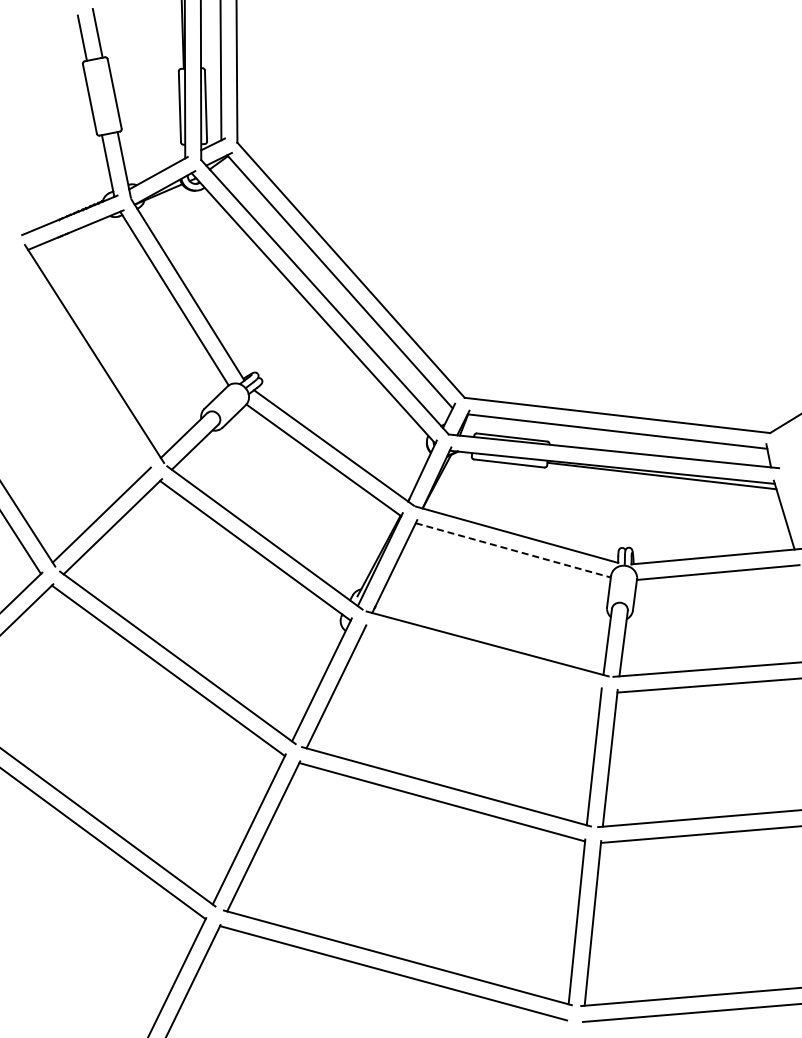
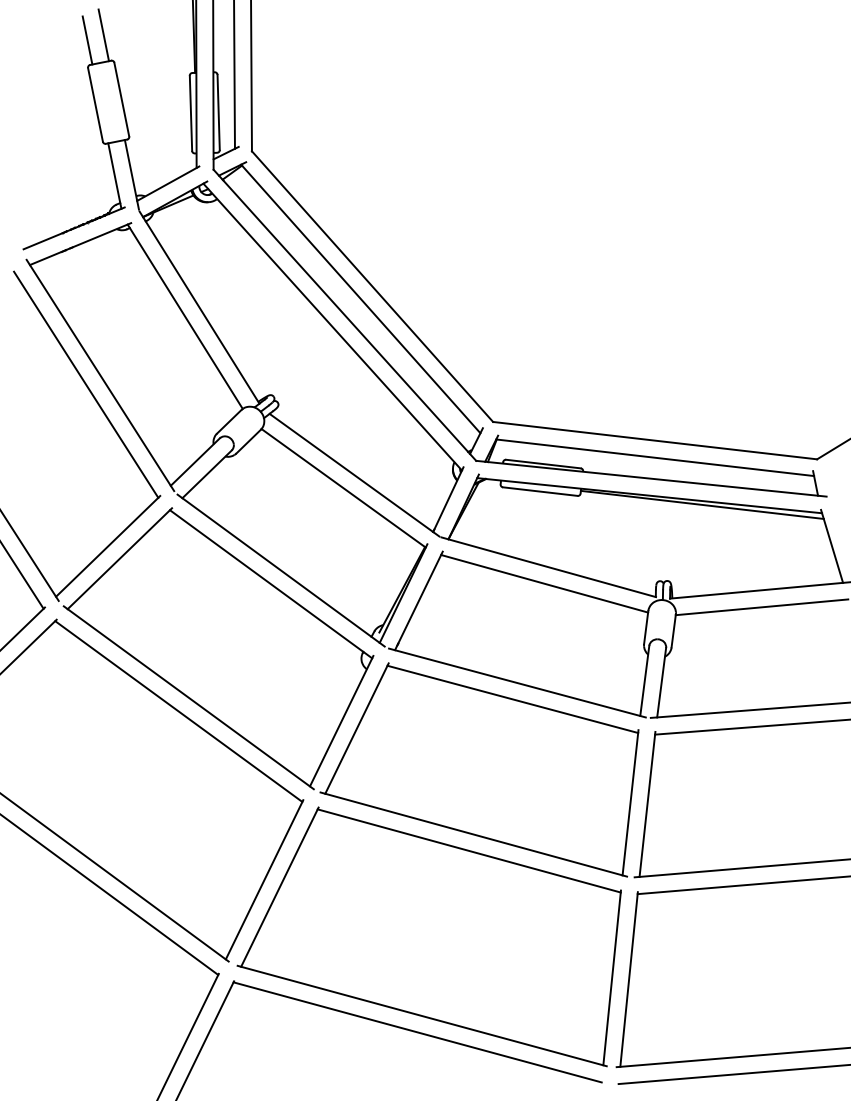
line: (81, 362) -> (86, 384), added
line: (513, 550) -> (544, 583), dashed -> solid
line: (483, 659) -> (513, 699), added

